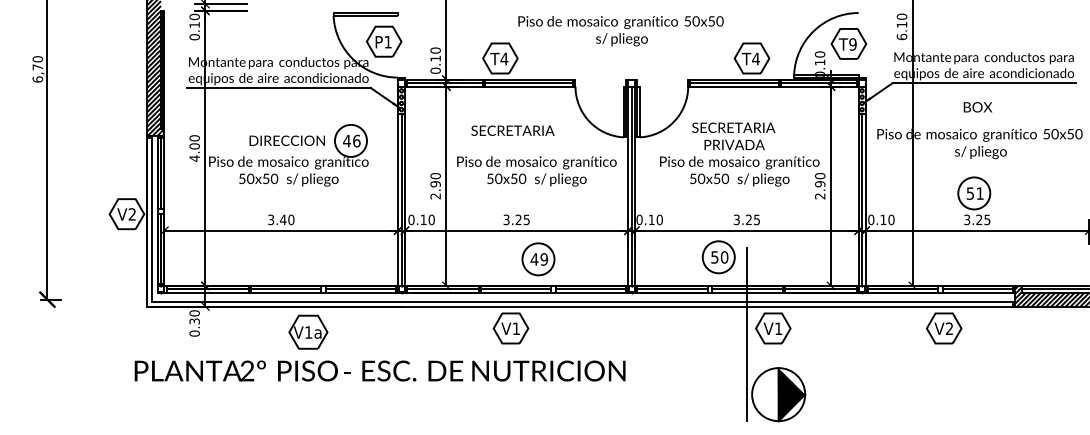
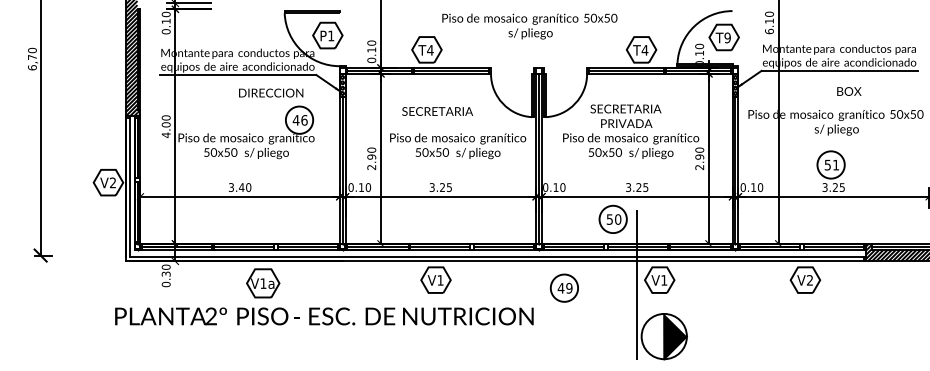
text: (978, 107) -> (849, 91), moved
text: (287, 140) -> (271, 92), moved
part: (537, 258) -> (563, 287), moved

